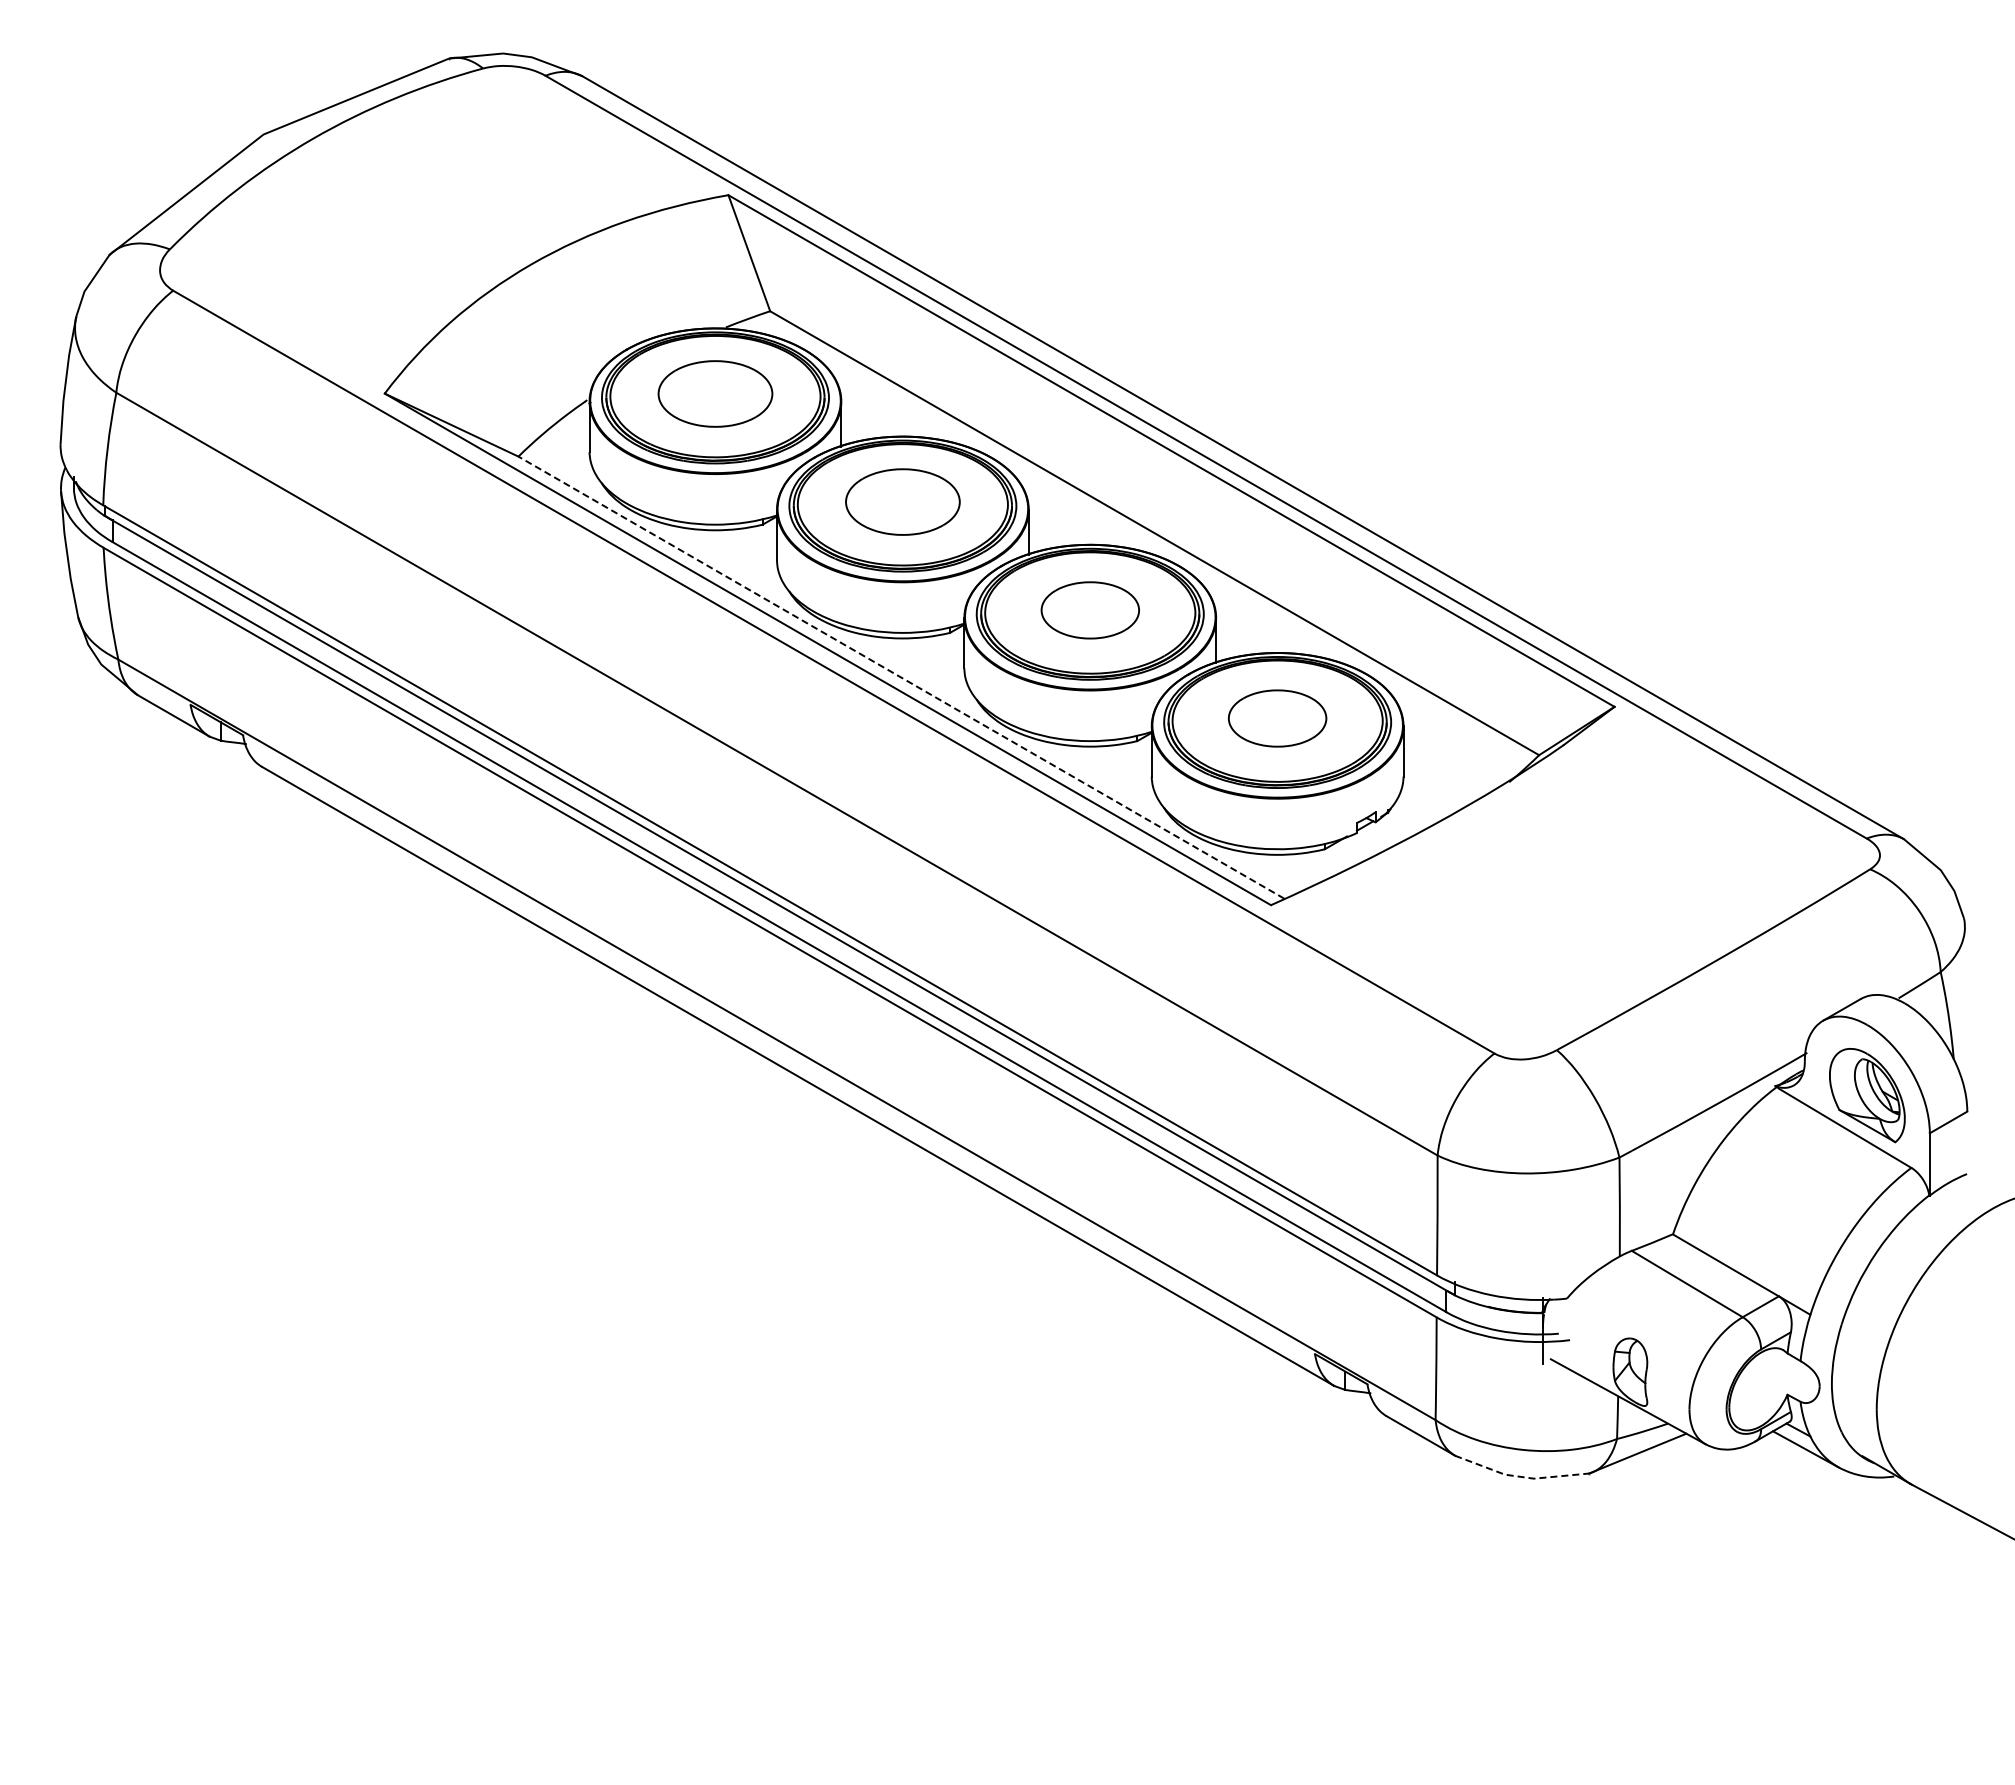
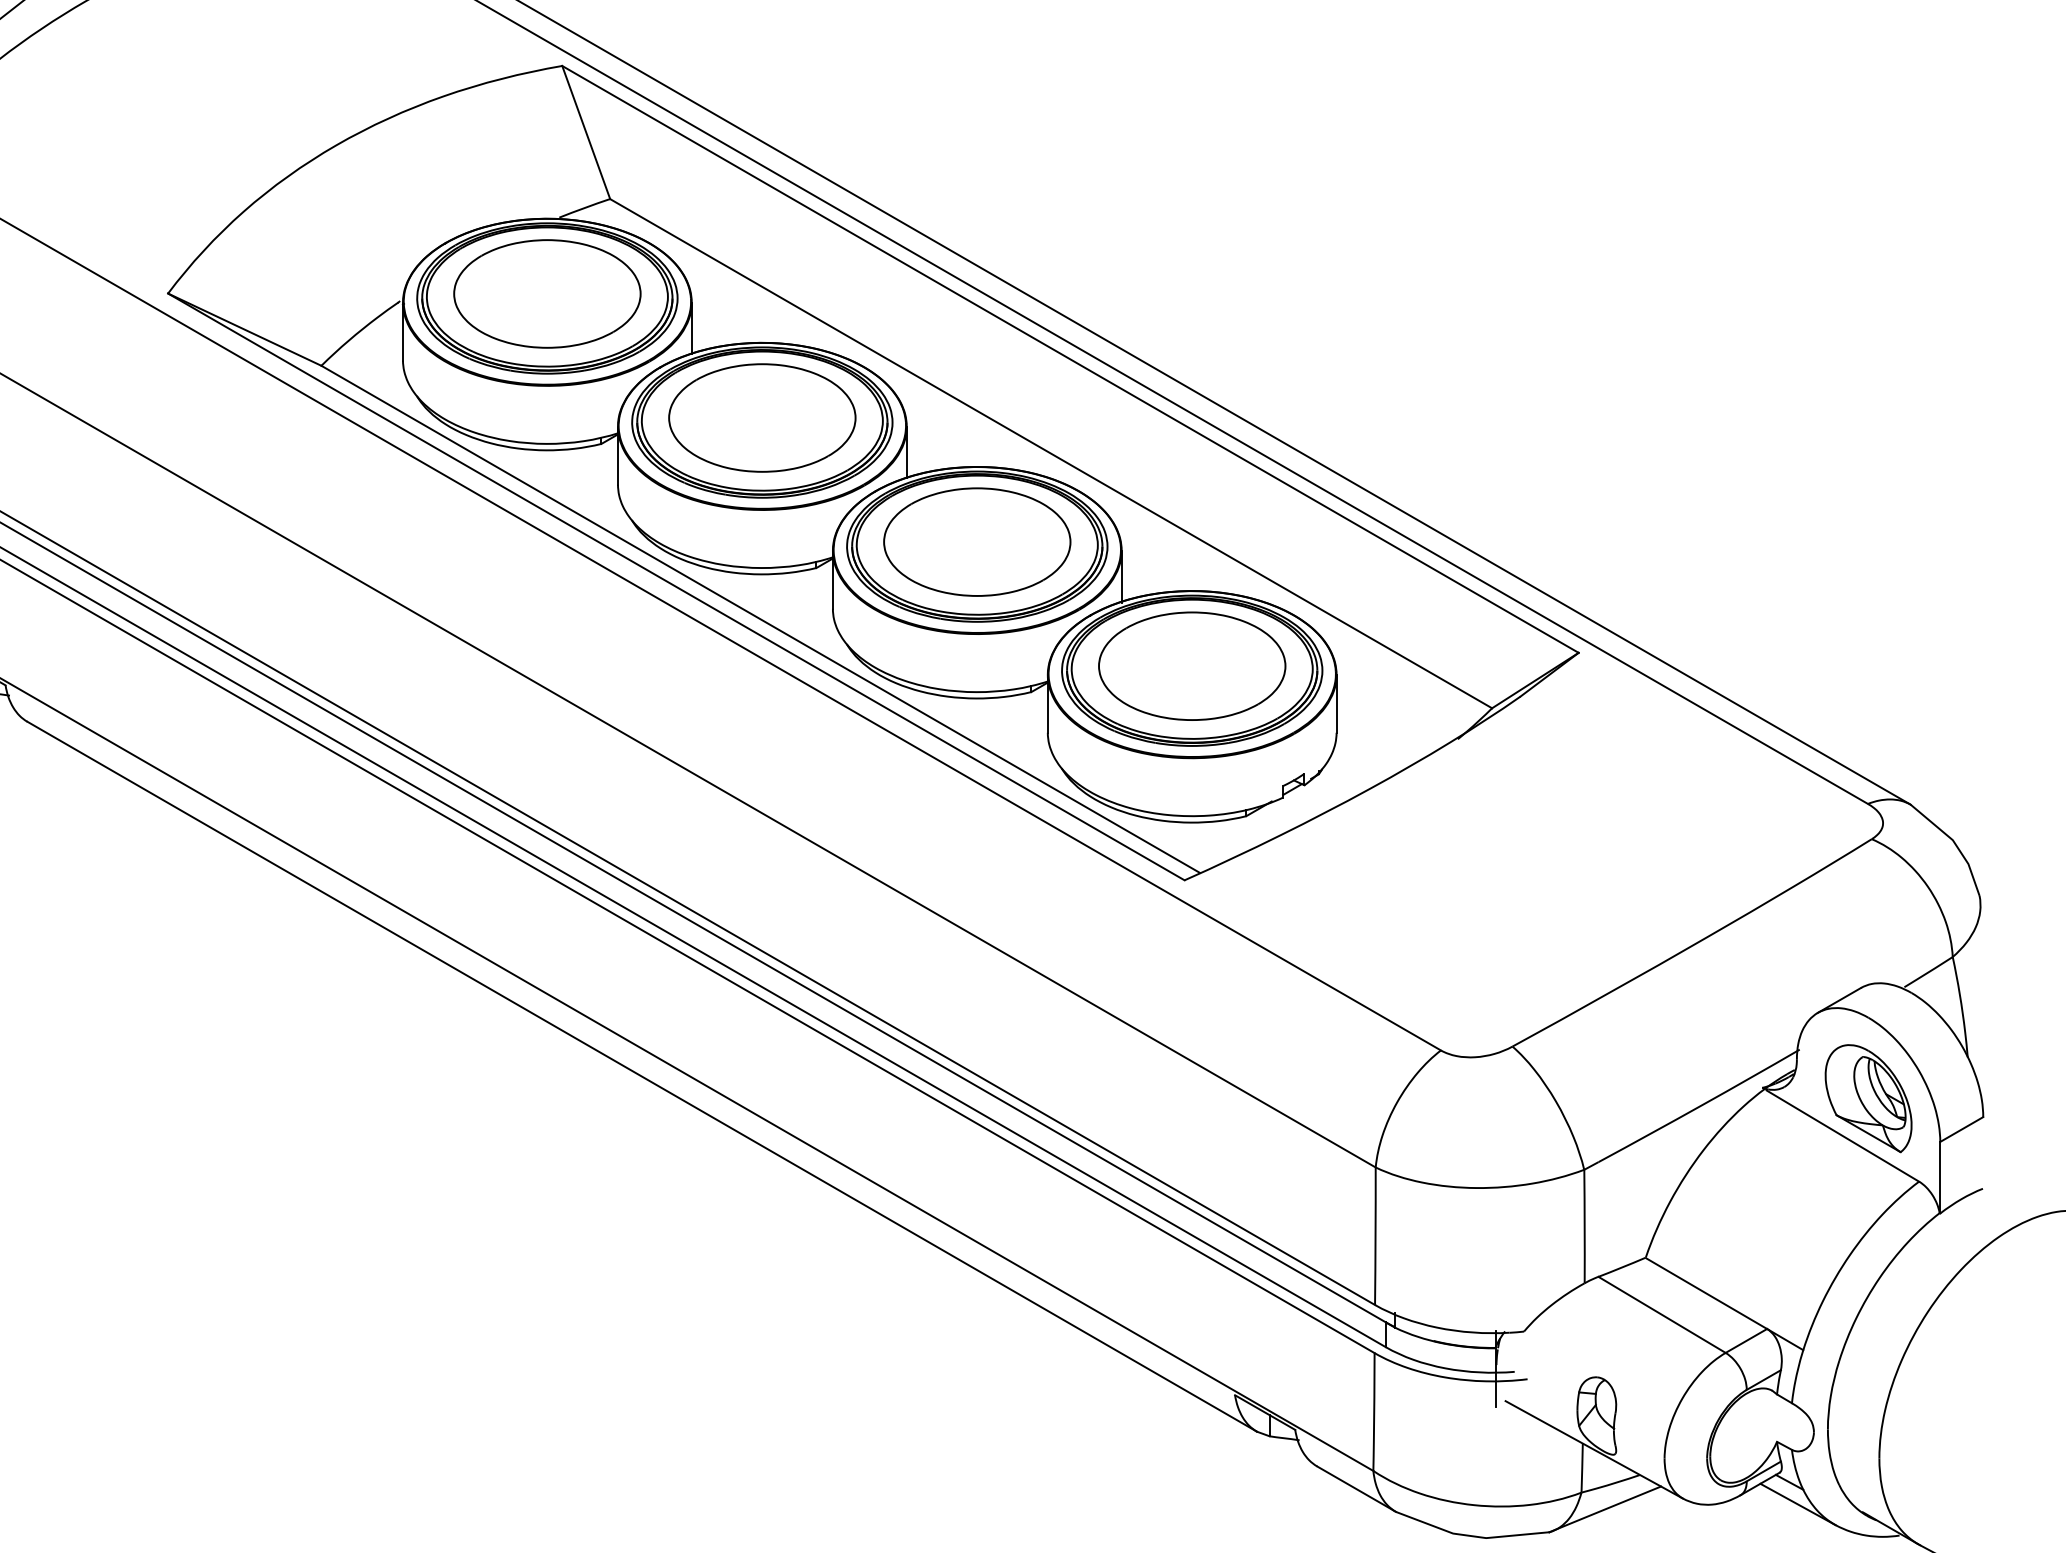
part: (715, 393) -> (547, 293), size x1.43
part: (902, 501) -> (761, 417), size x1.43
part: (1090, 610) -> (977, 542), size x1.67
line: (900, 677) -> (759, 619), dashed -> solid
part: (1277, 718) -> (1192, 666), size x1.67
line: (1520, 1476) -> (1470, 1535), dashed -> solid

